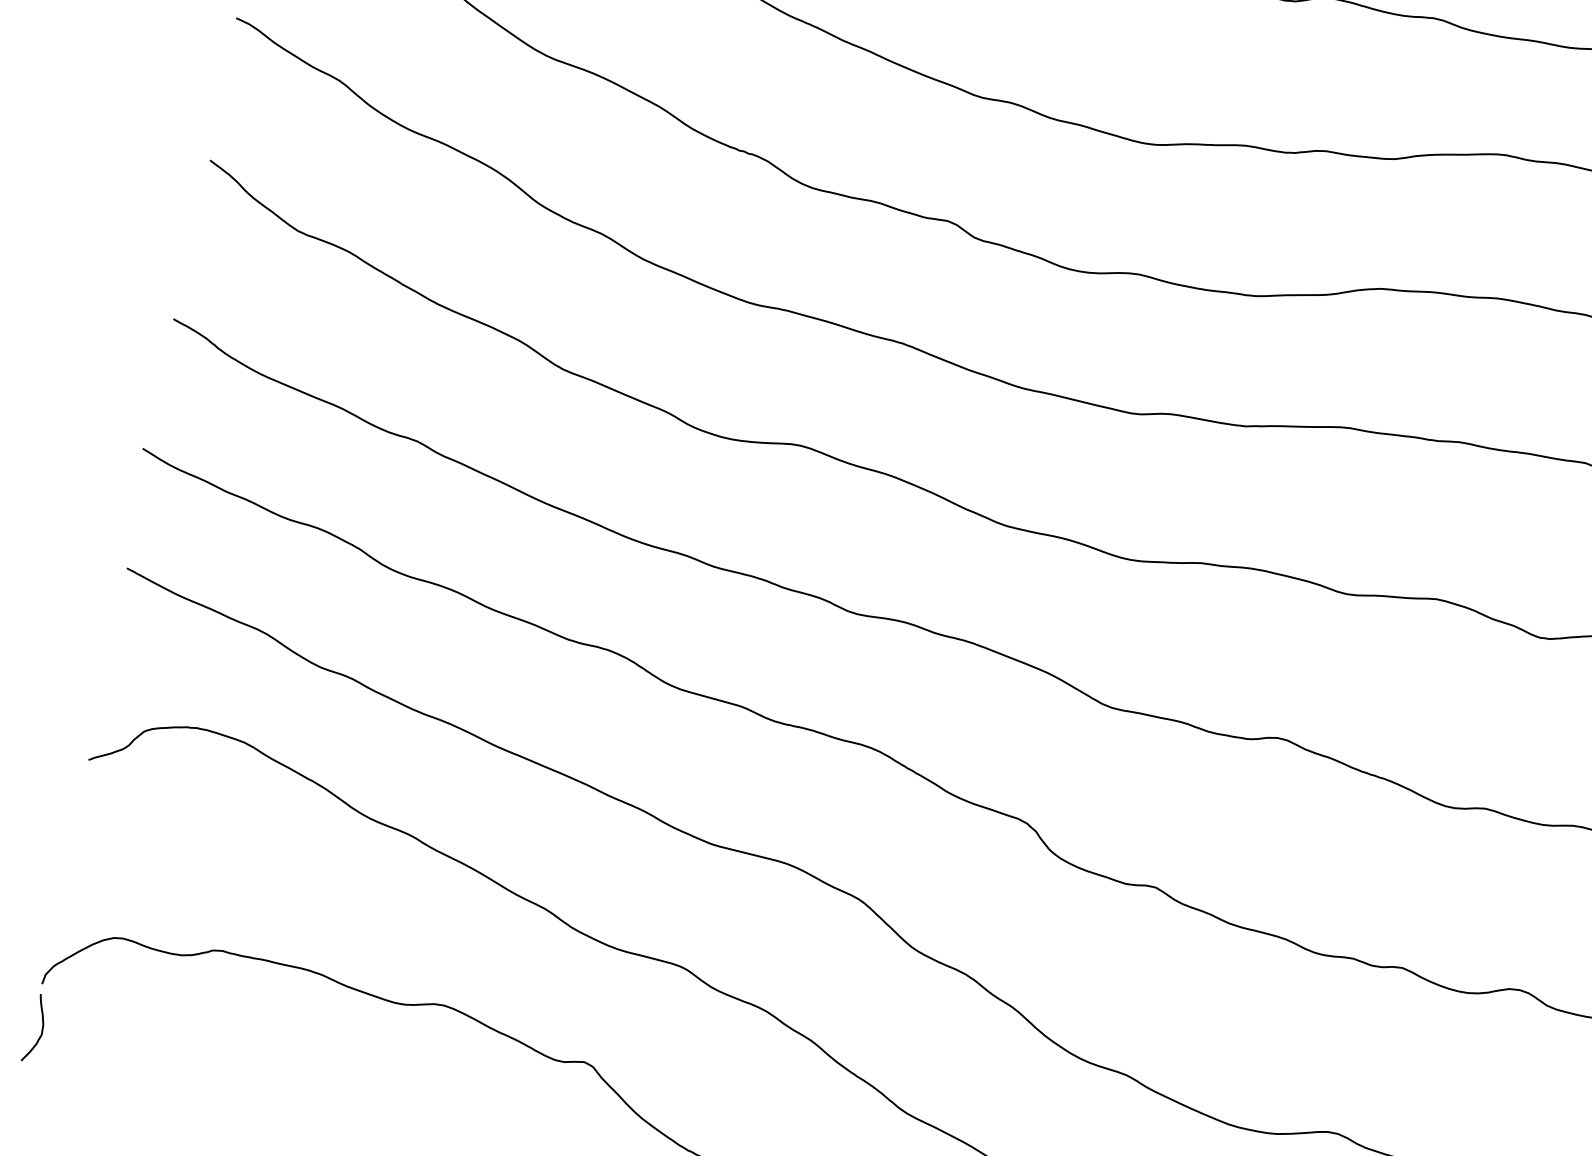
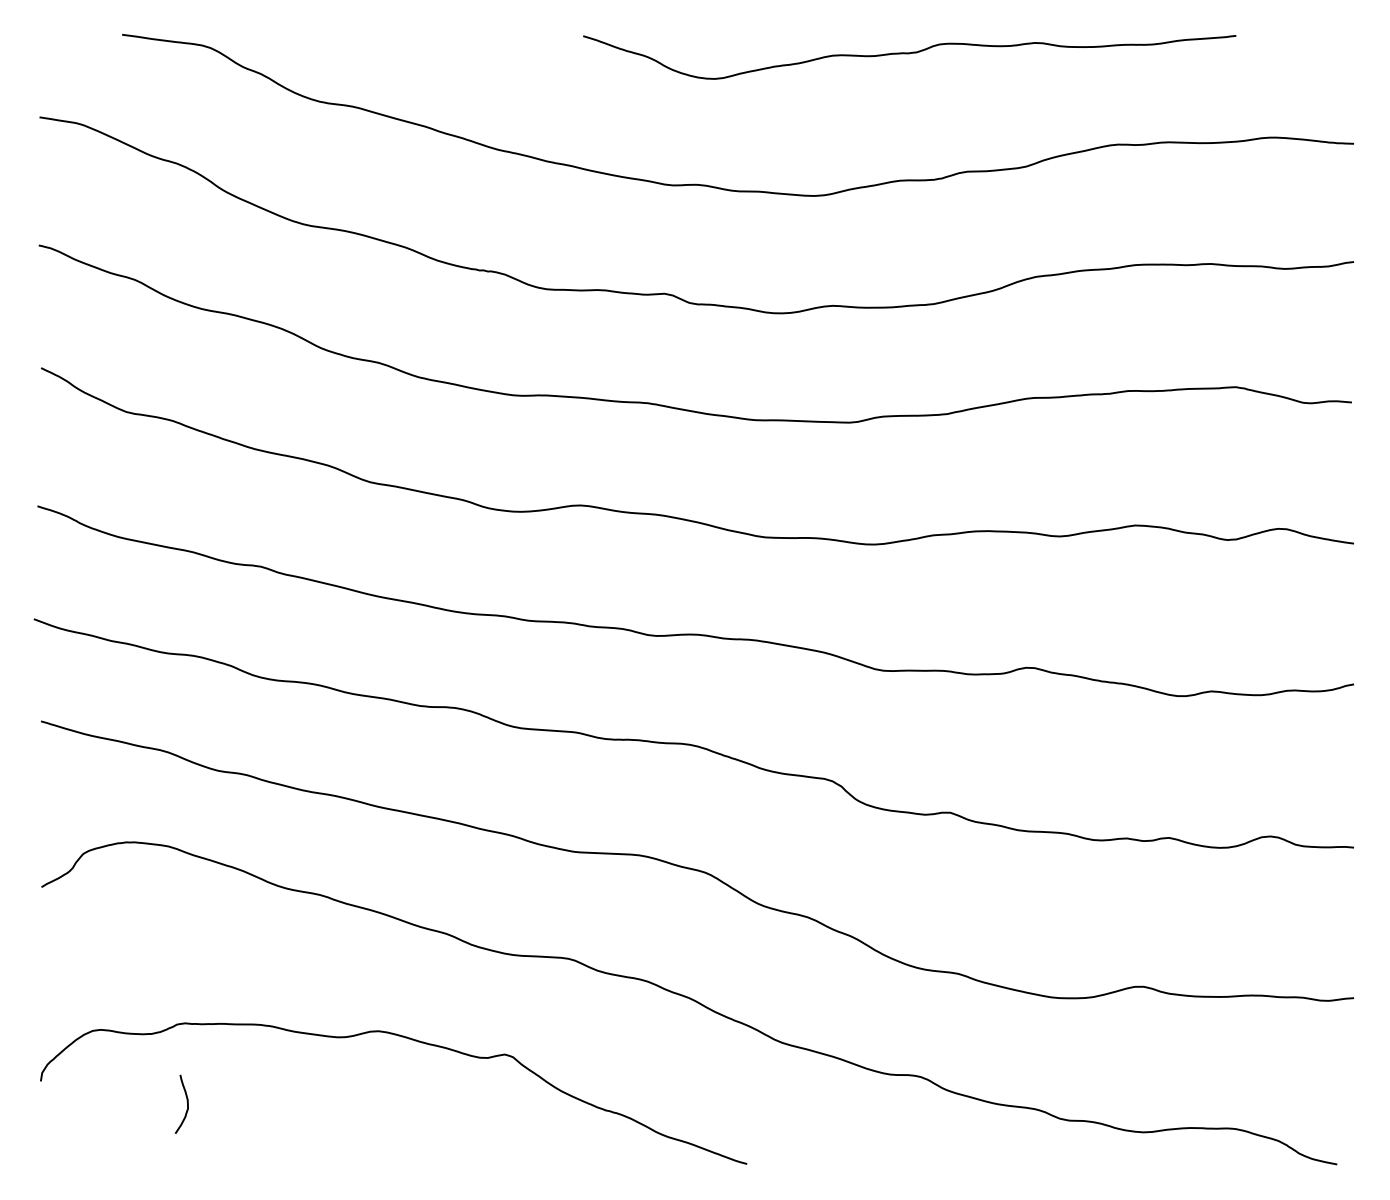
curve: (41, 1026) -> (186, 1101), moved

